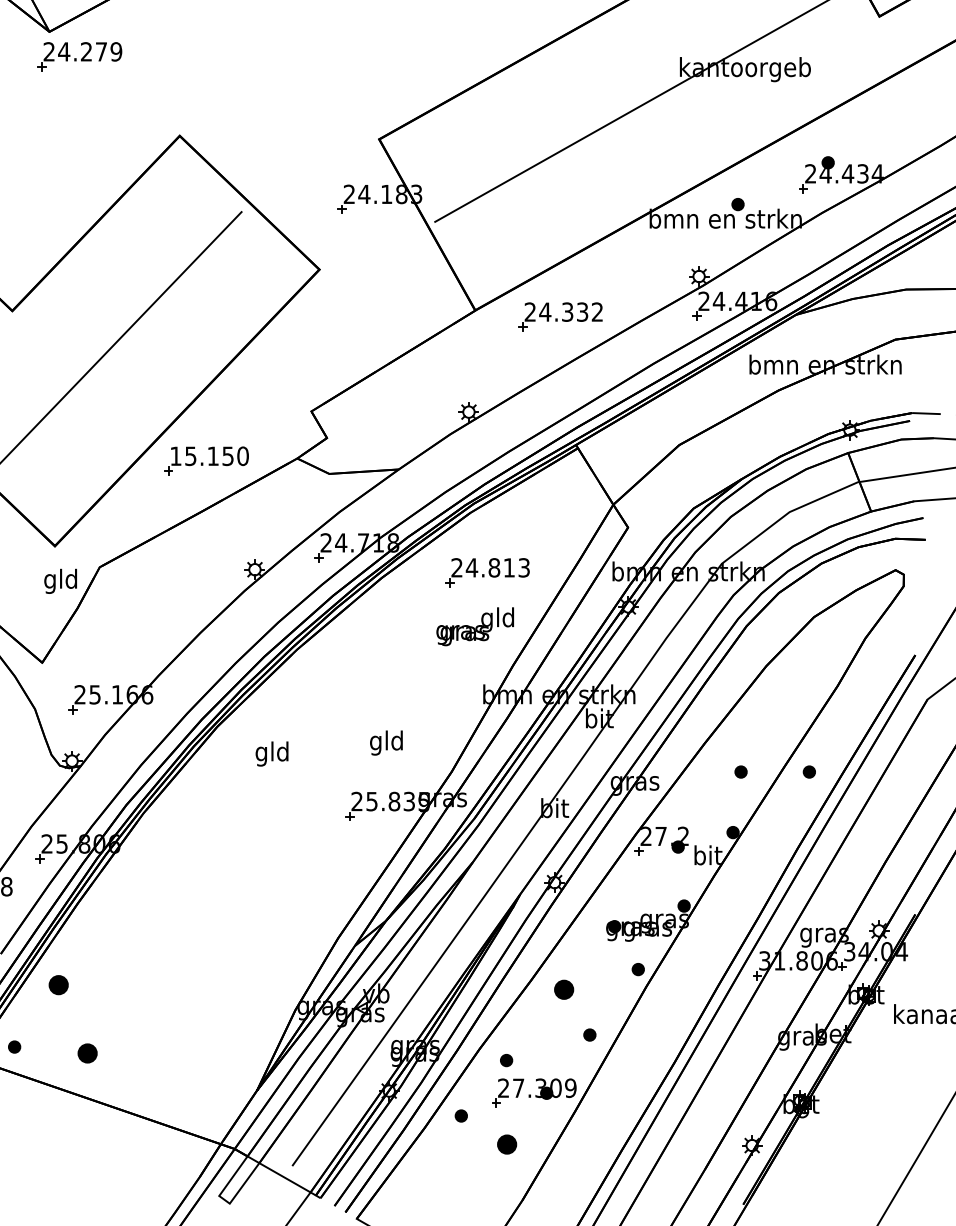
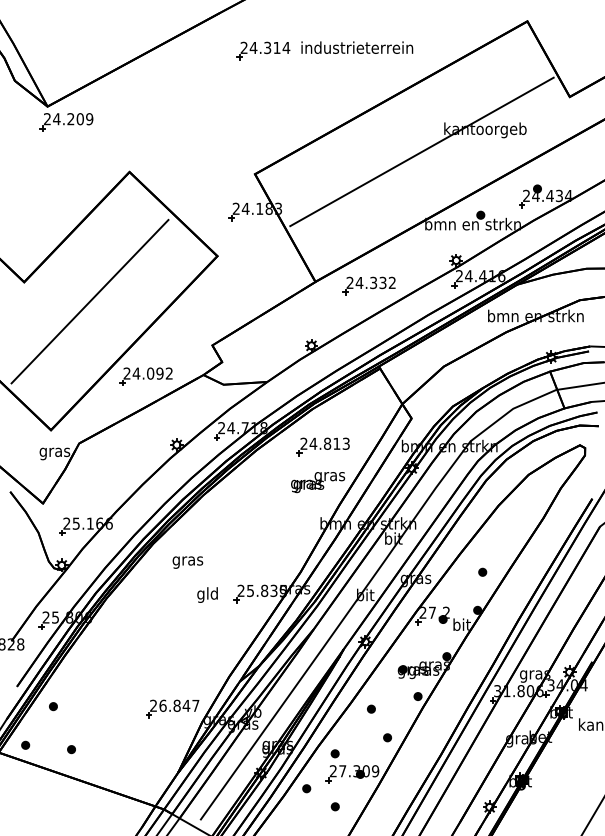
text: (100, 52) -> (79, 119), 24.279 -> 24.209
text: (209, 456) -> (148, 373), 15.150 -> 24.092
text: (60, 581) -> (54, 452), gld -> gras
text: (497, 619) -> (329, 476), gld -> gras
text: (386, 742) -> (207, 594), moved
text: (271, 753) -> (187, 560), gld -> gras
part: (809, 770) -> (525, 571), removed
part: (58, 985) -> (53, 706), size x0.62
part: (248, 988) -> (172, 708), added
part: (564, 988) -> (371, 708), size x0.62
part: (87, 1053) -> (71, 749), size x0.62
part: (505, 1144) -> (334, 806), size x0.62

